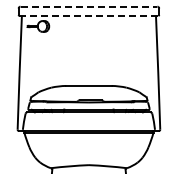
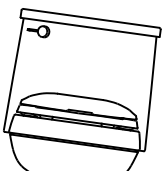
line: (89, 6) -> (91, 18), dashed -> solid
line: (88, 15) -> (89, 27), dashed -> solid

